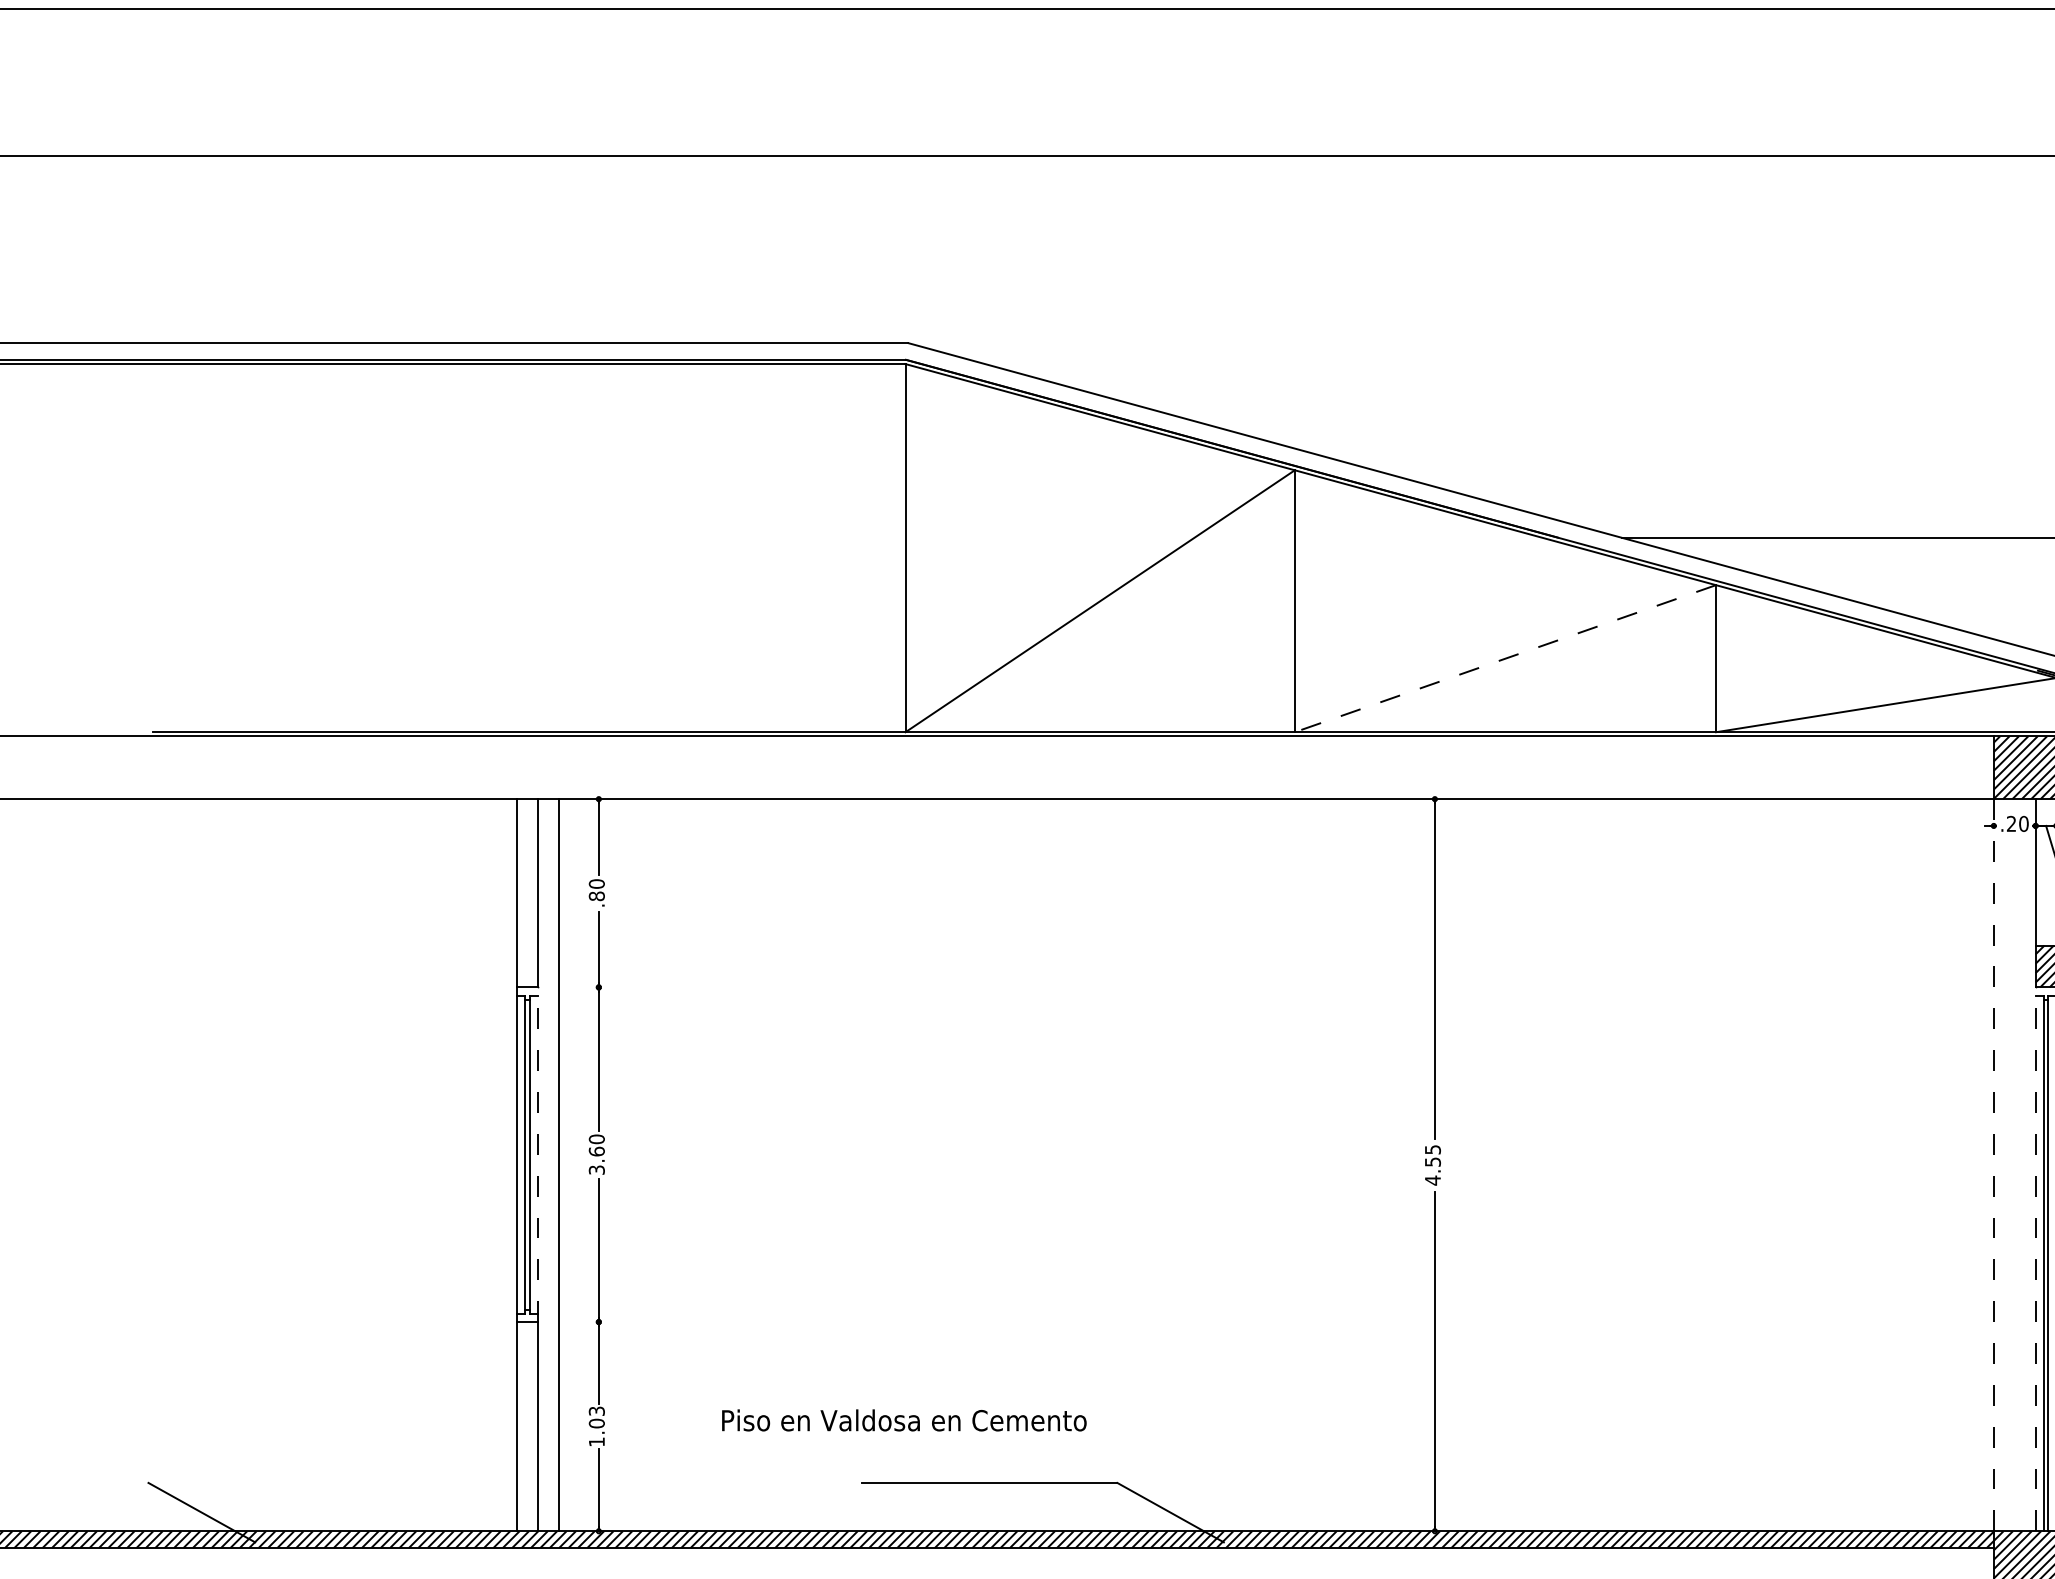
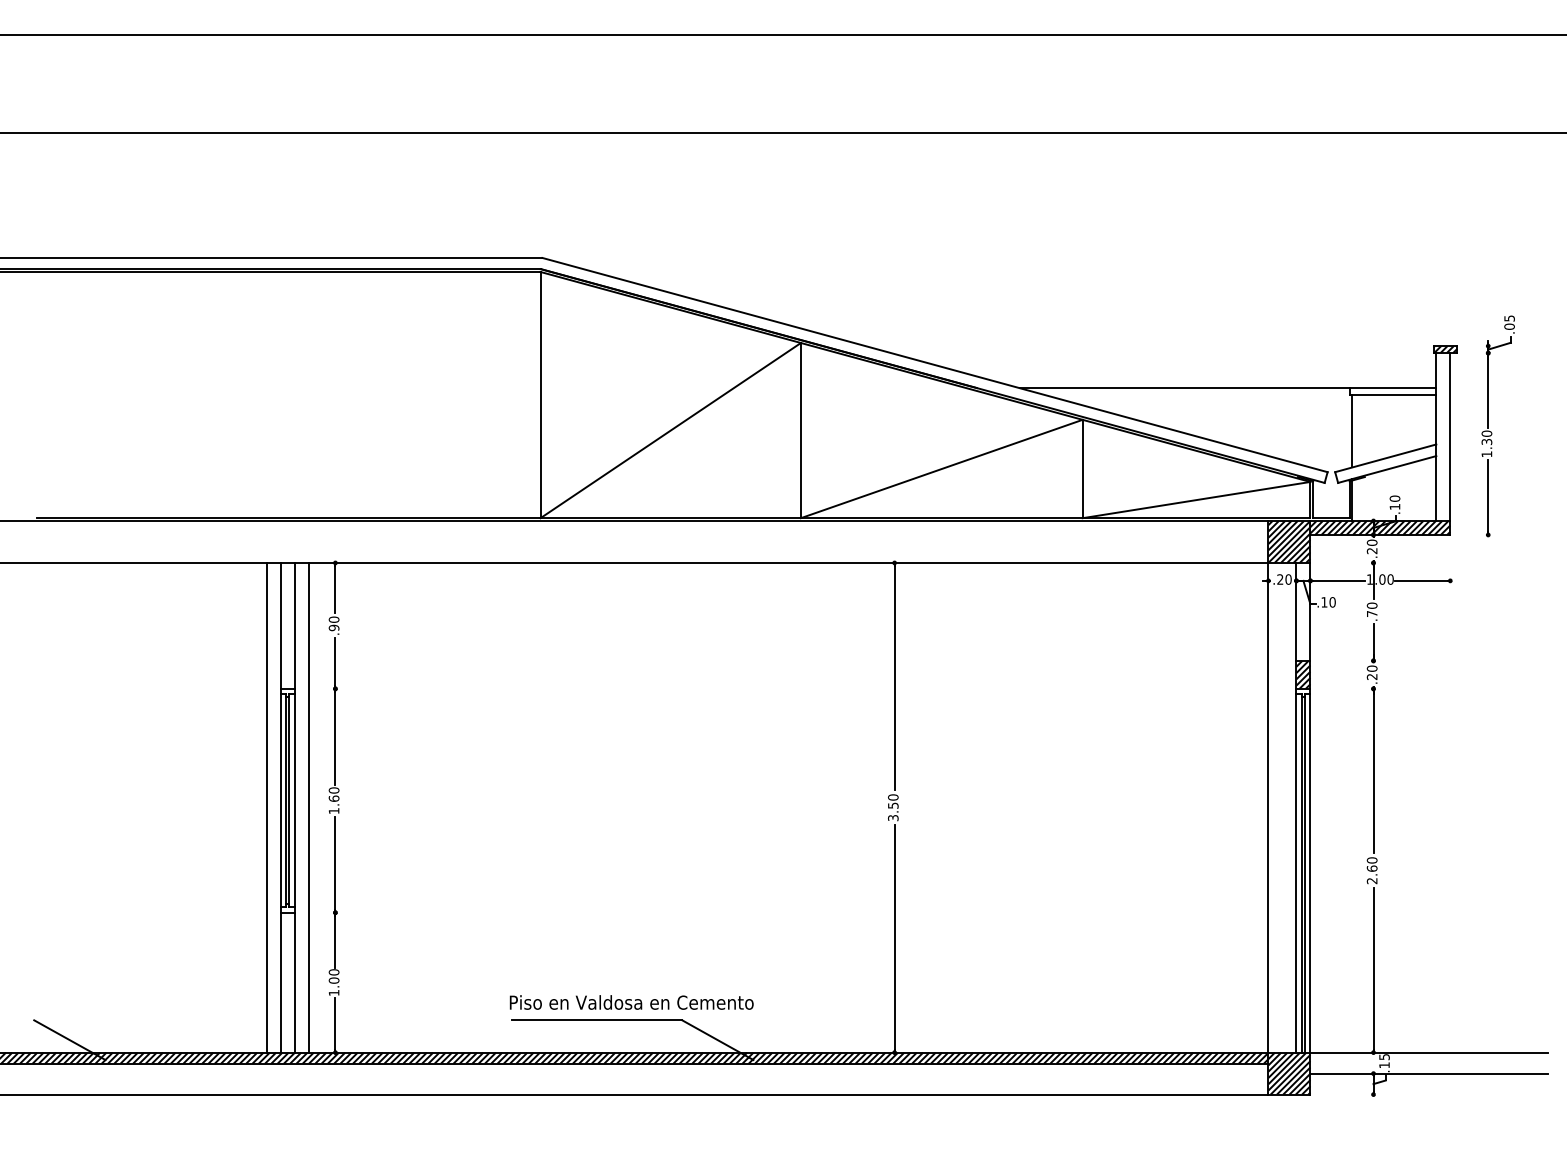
line: (1504, 659) -> (941, 469), dashed -> solid
text: (597, 895) -> (334, 627), .80 -> .90
line: (537, 1154) -> (294, 800), dashed -> solid
line: (495, 1164) -> (266, 807), added
text: (1433, 1164) -> (893, 807), 4.55 -> 3.50
line: (1993, 1164) -> (1268, 807), dashed -> solid
text: (595, 1170) -> (333, 811), 3.60 -> 1.60
line: (2035, 1258) -> (1296, 870), dashed -> solid
text: (595, 1411) -> (333, 972), 1.03 -> 1.00
text: (903, 1420) -> (631, 1002), moved

